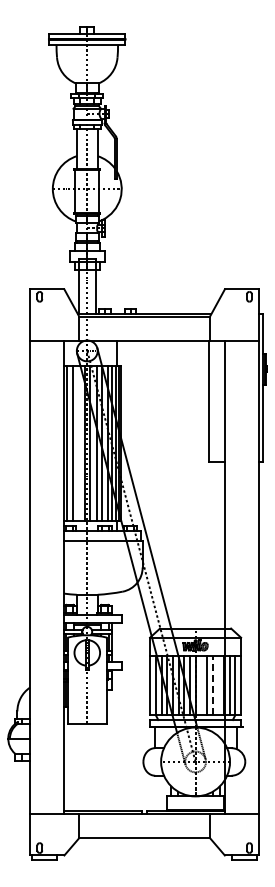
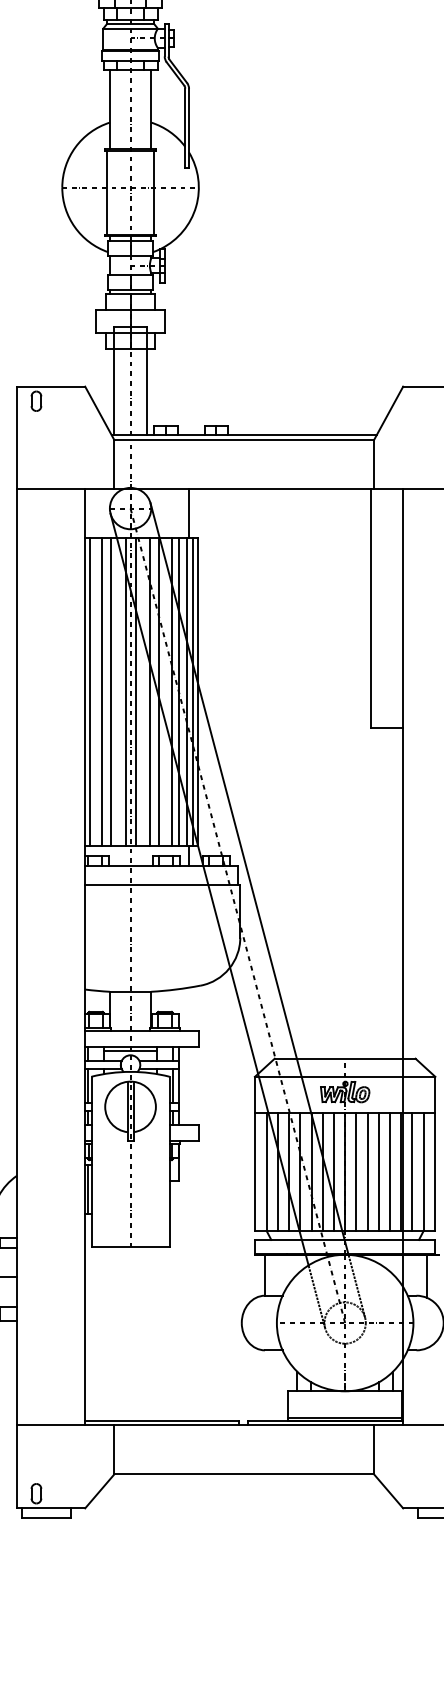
line: (77, 443) -> (111, 691), added
line: (201, 685) -> (356, 1171), added
line: (212, 685) -> (378, 1171), dashed -> solid
line: (218, 685) -> (390, 1171), added

